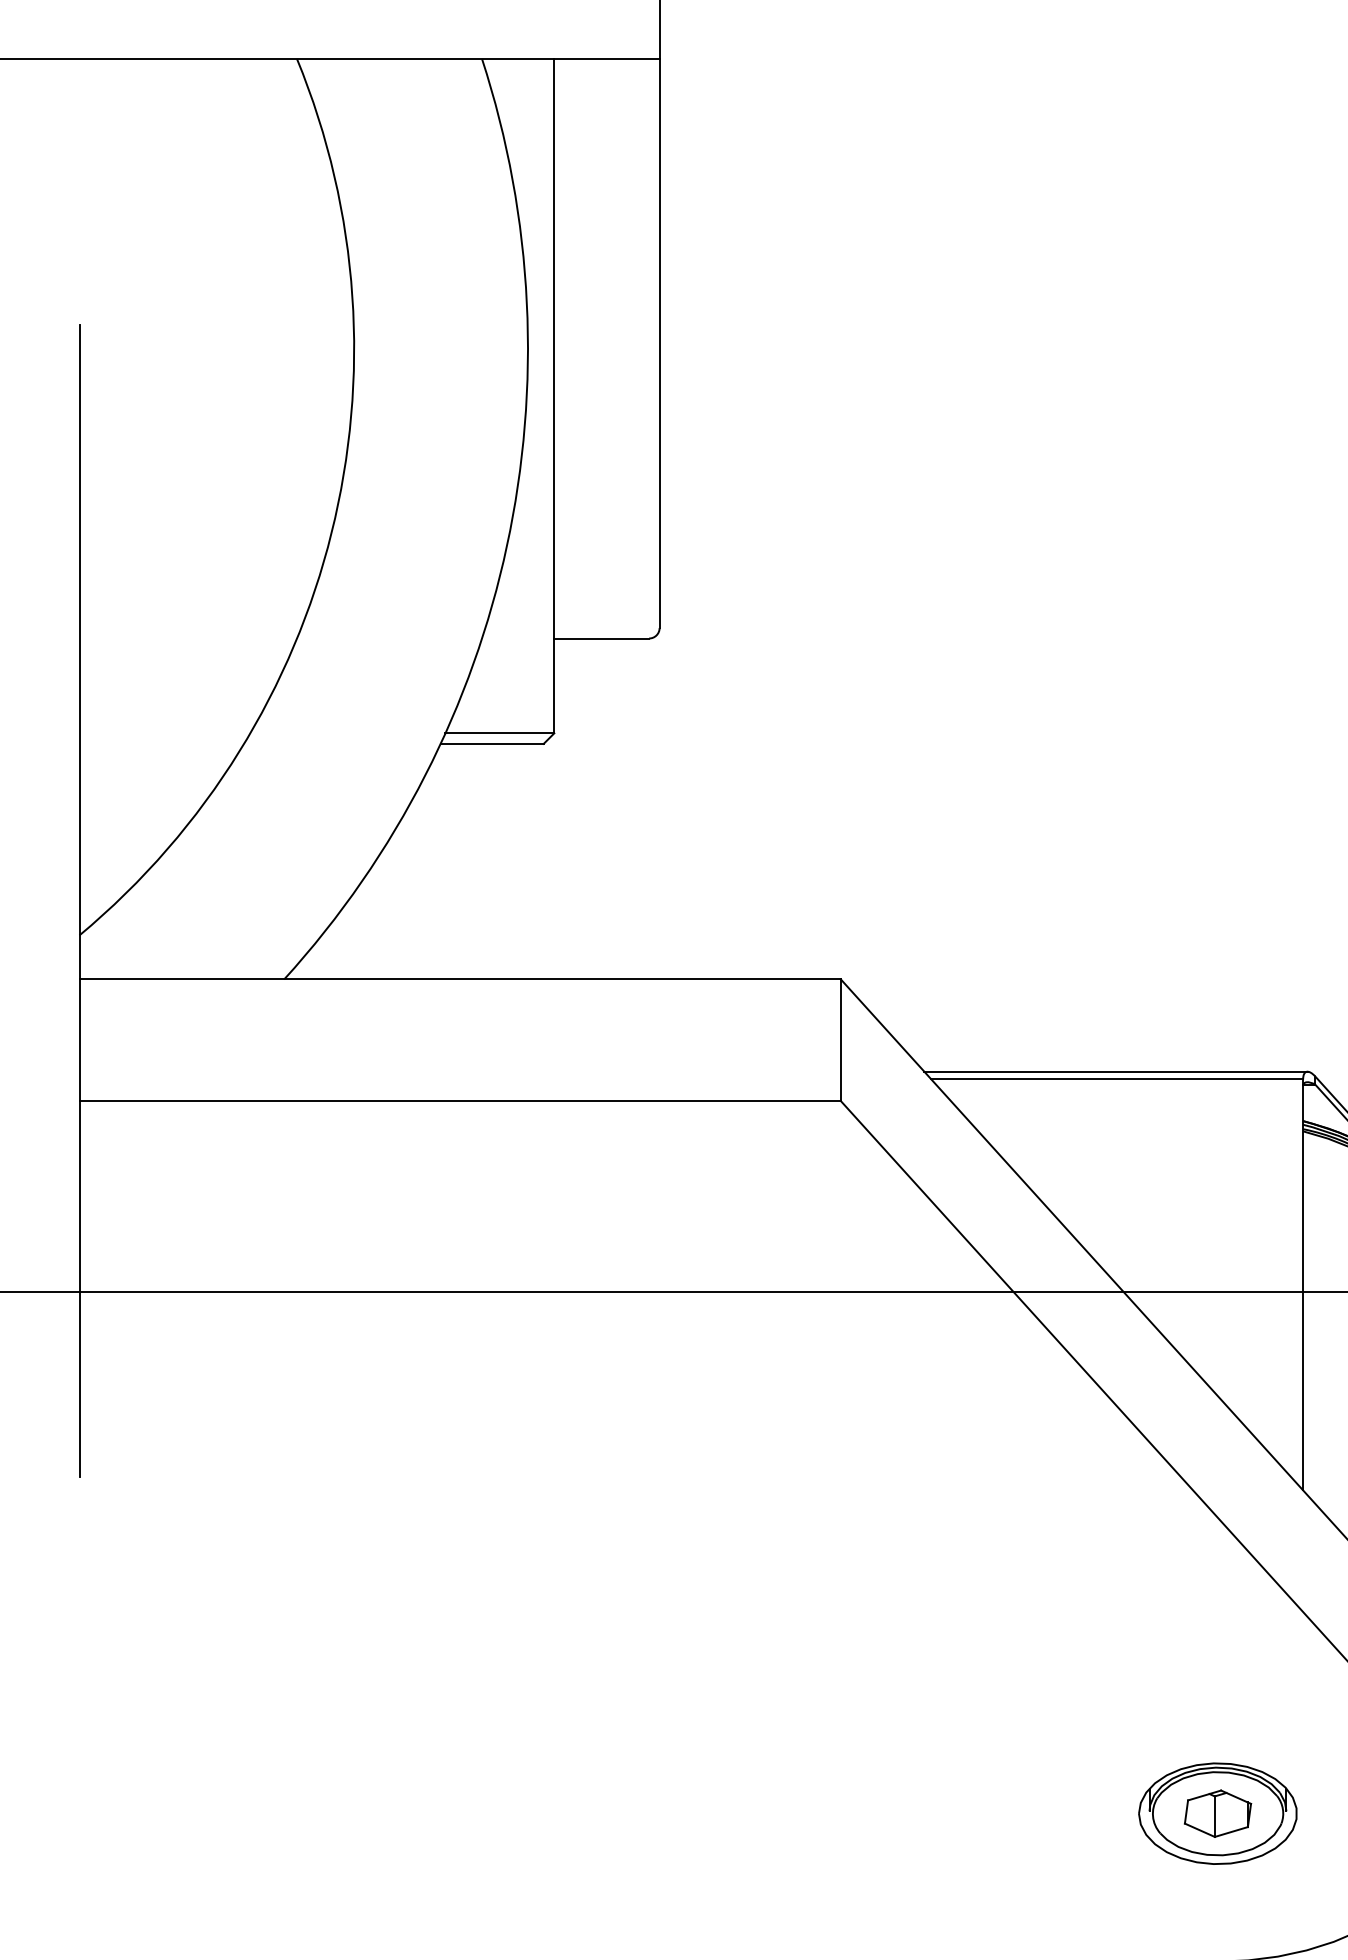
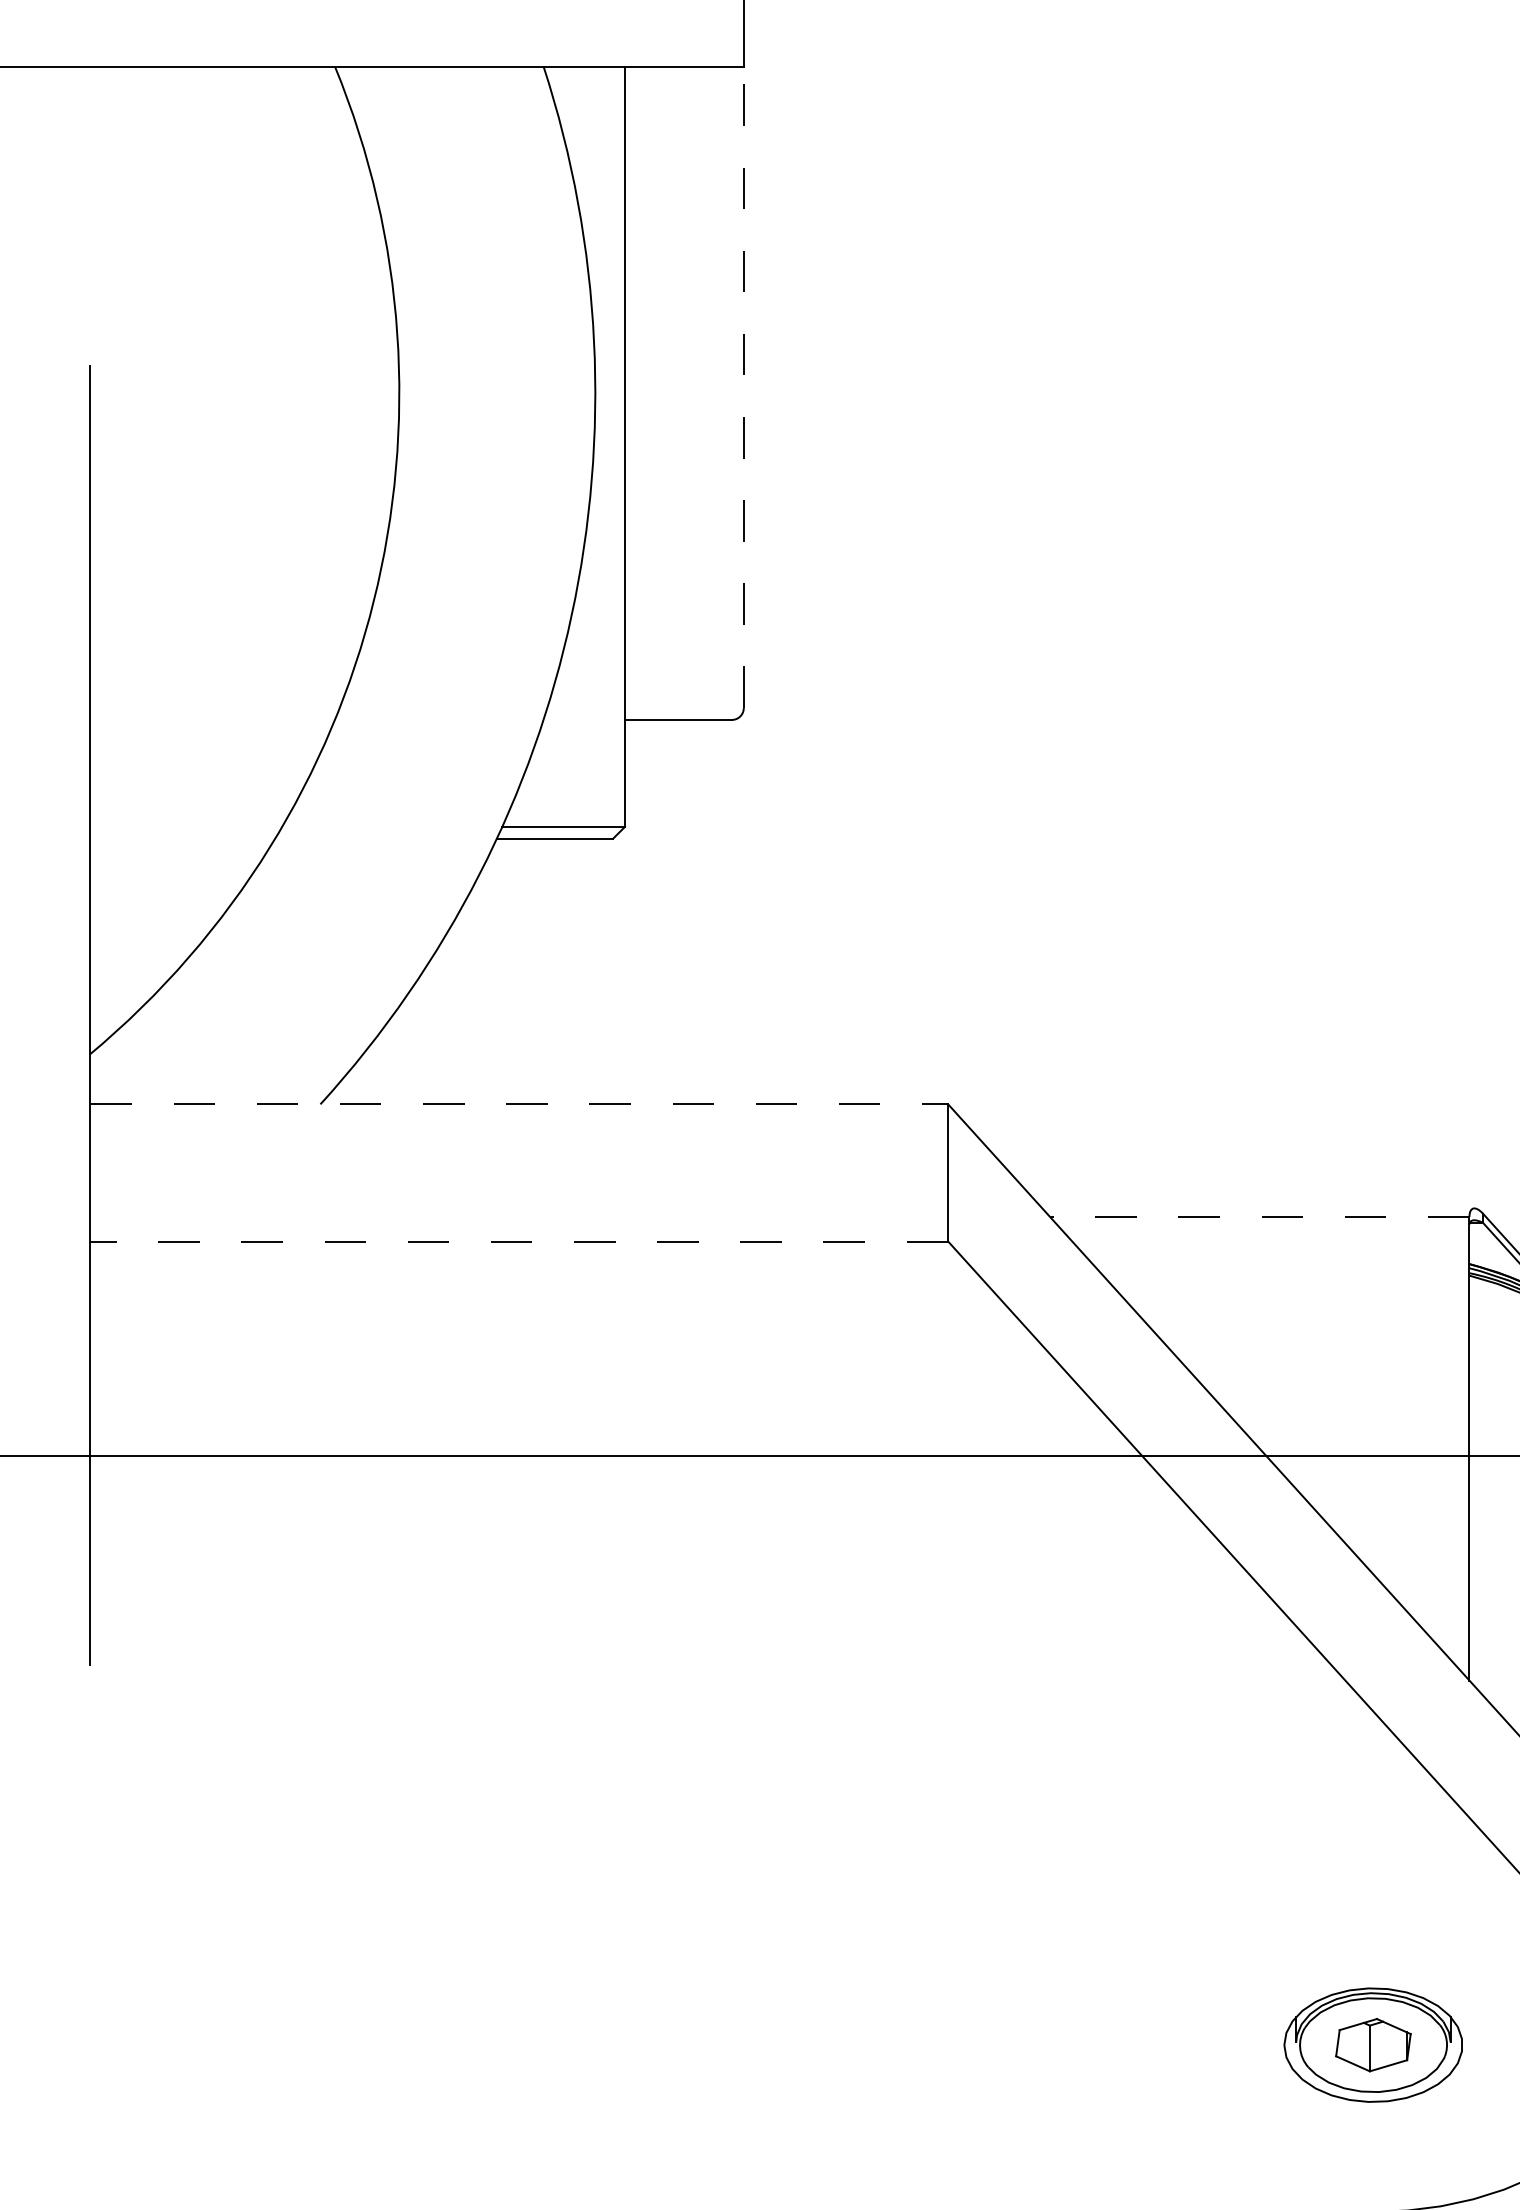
line: (659, 343) -> (743, 387), solid -> dashed
line: (460, 979) -> (519, 1104), solid -> dashed
line: (1116, 1071) -> (1258, 1208), removed
line: (1116, 1079) -> (1259, 1217), solid -> dashed
line: (460, 1101) -> (519, 1241), solid -> dashed

